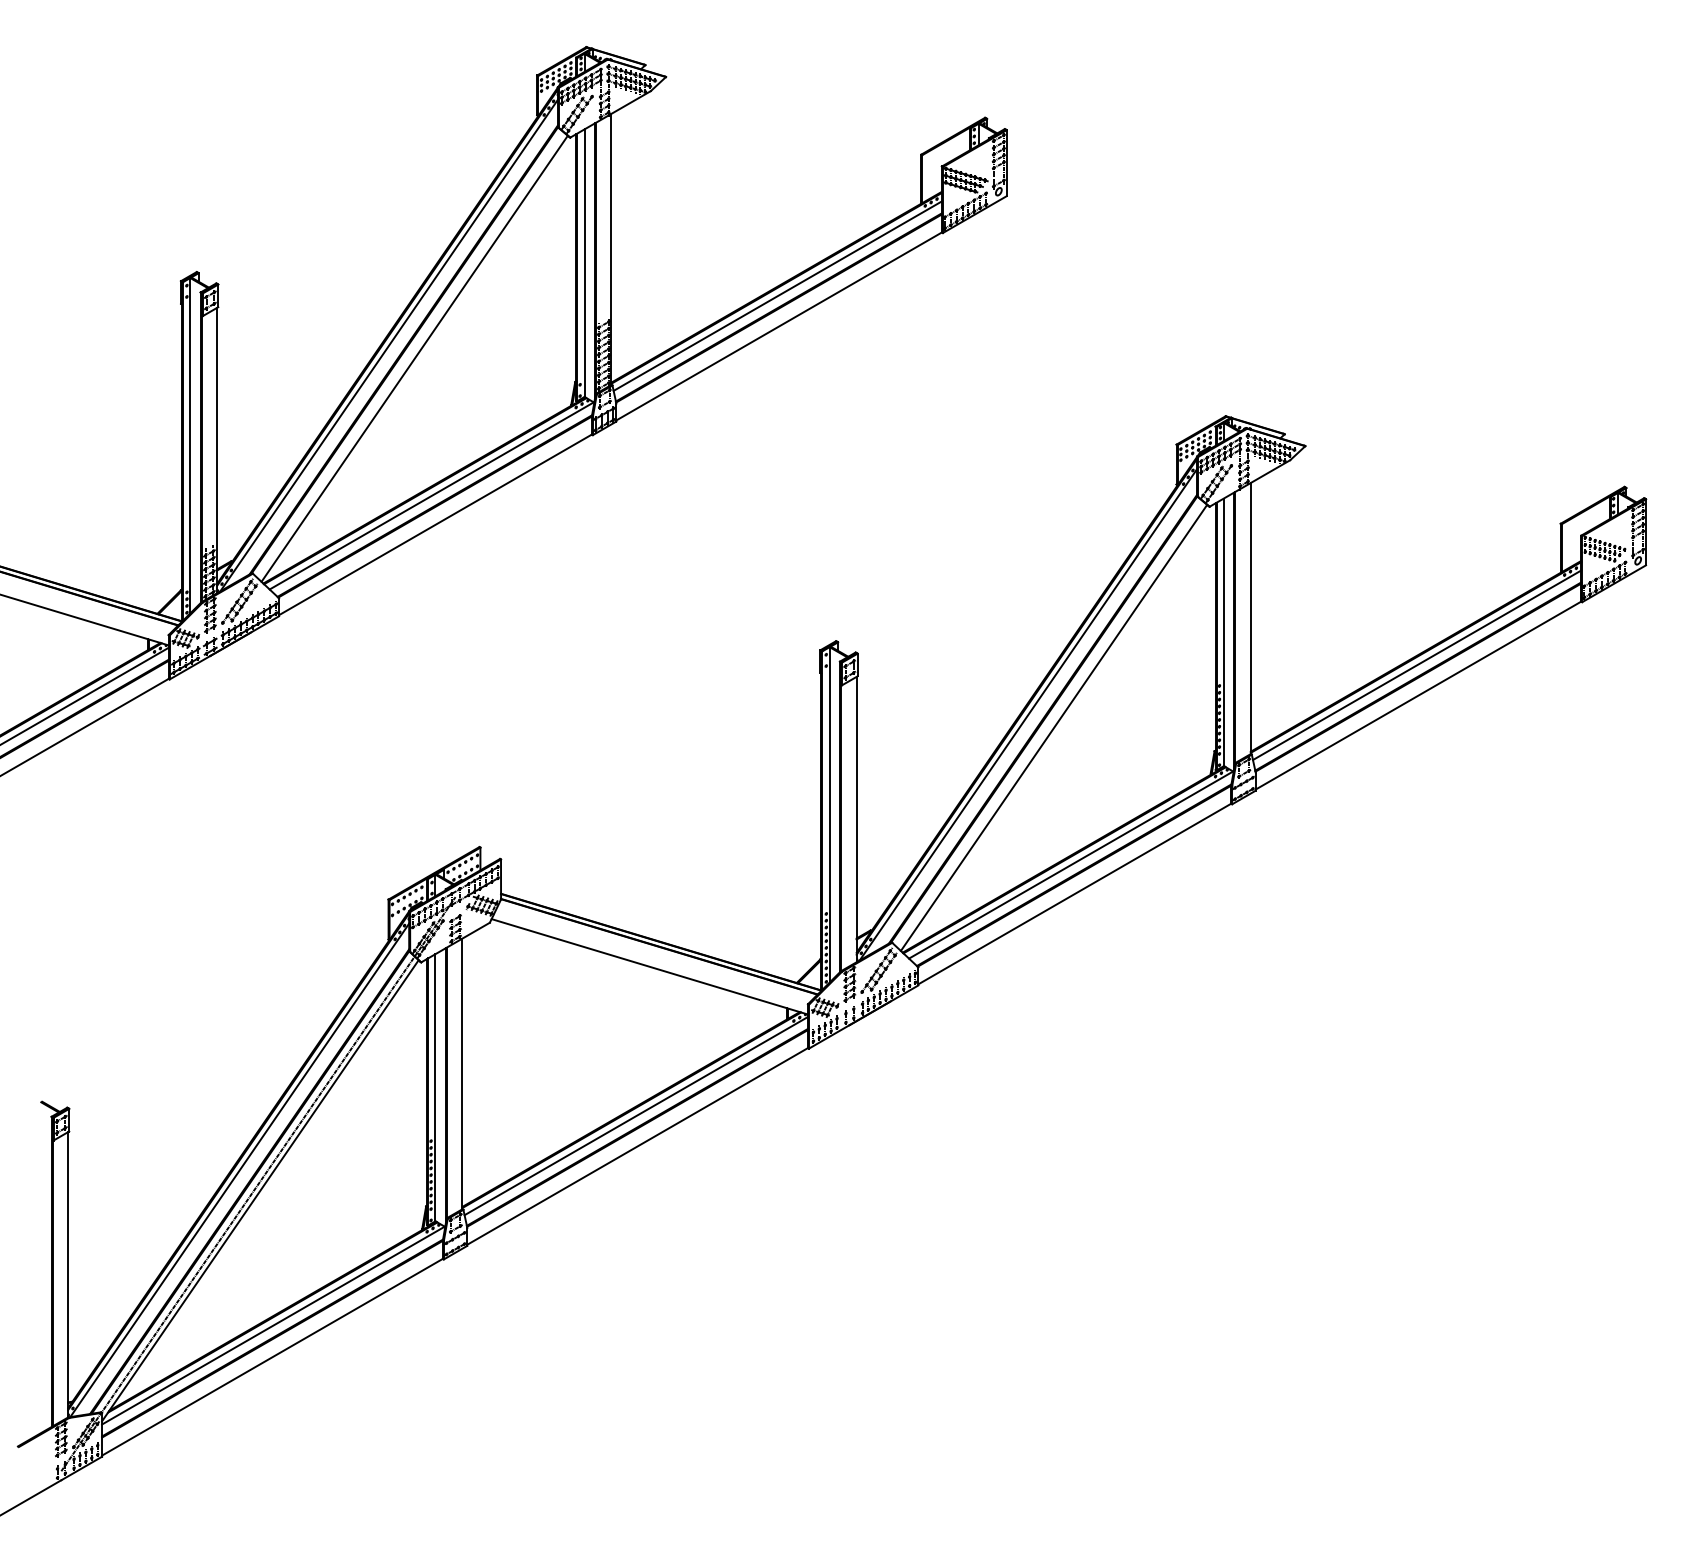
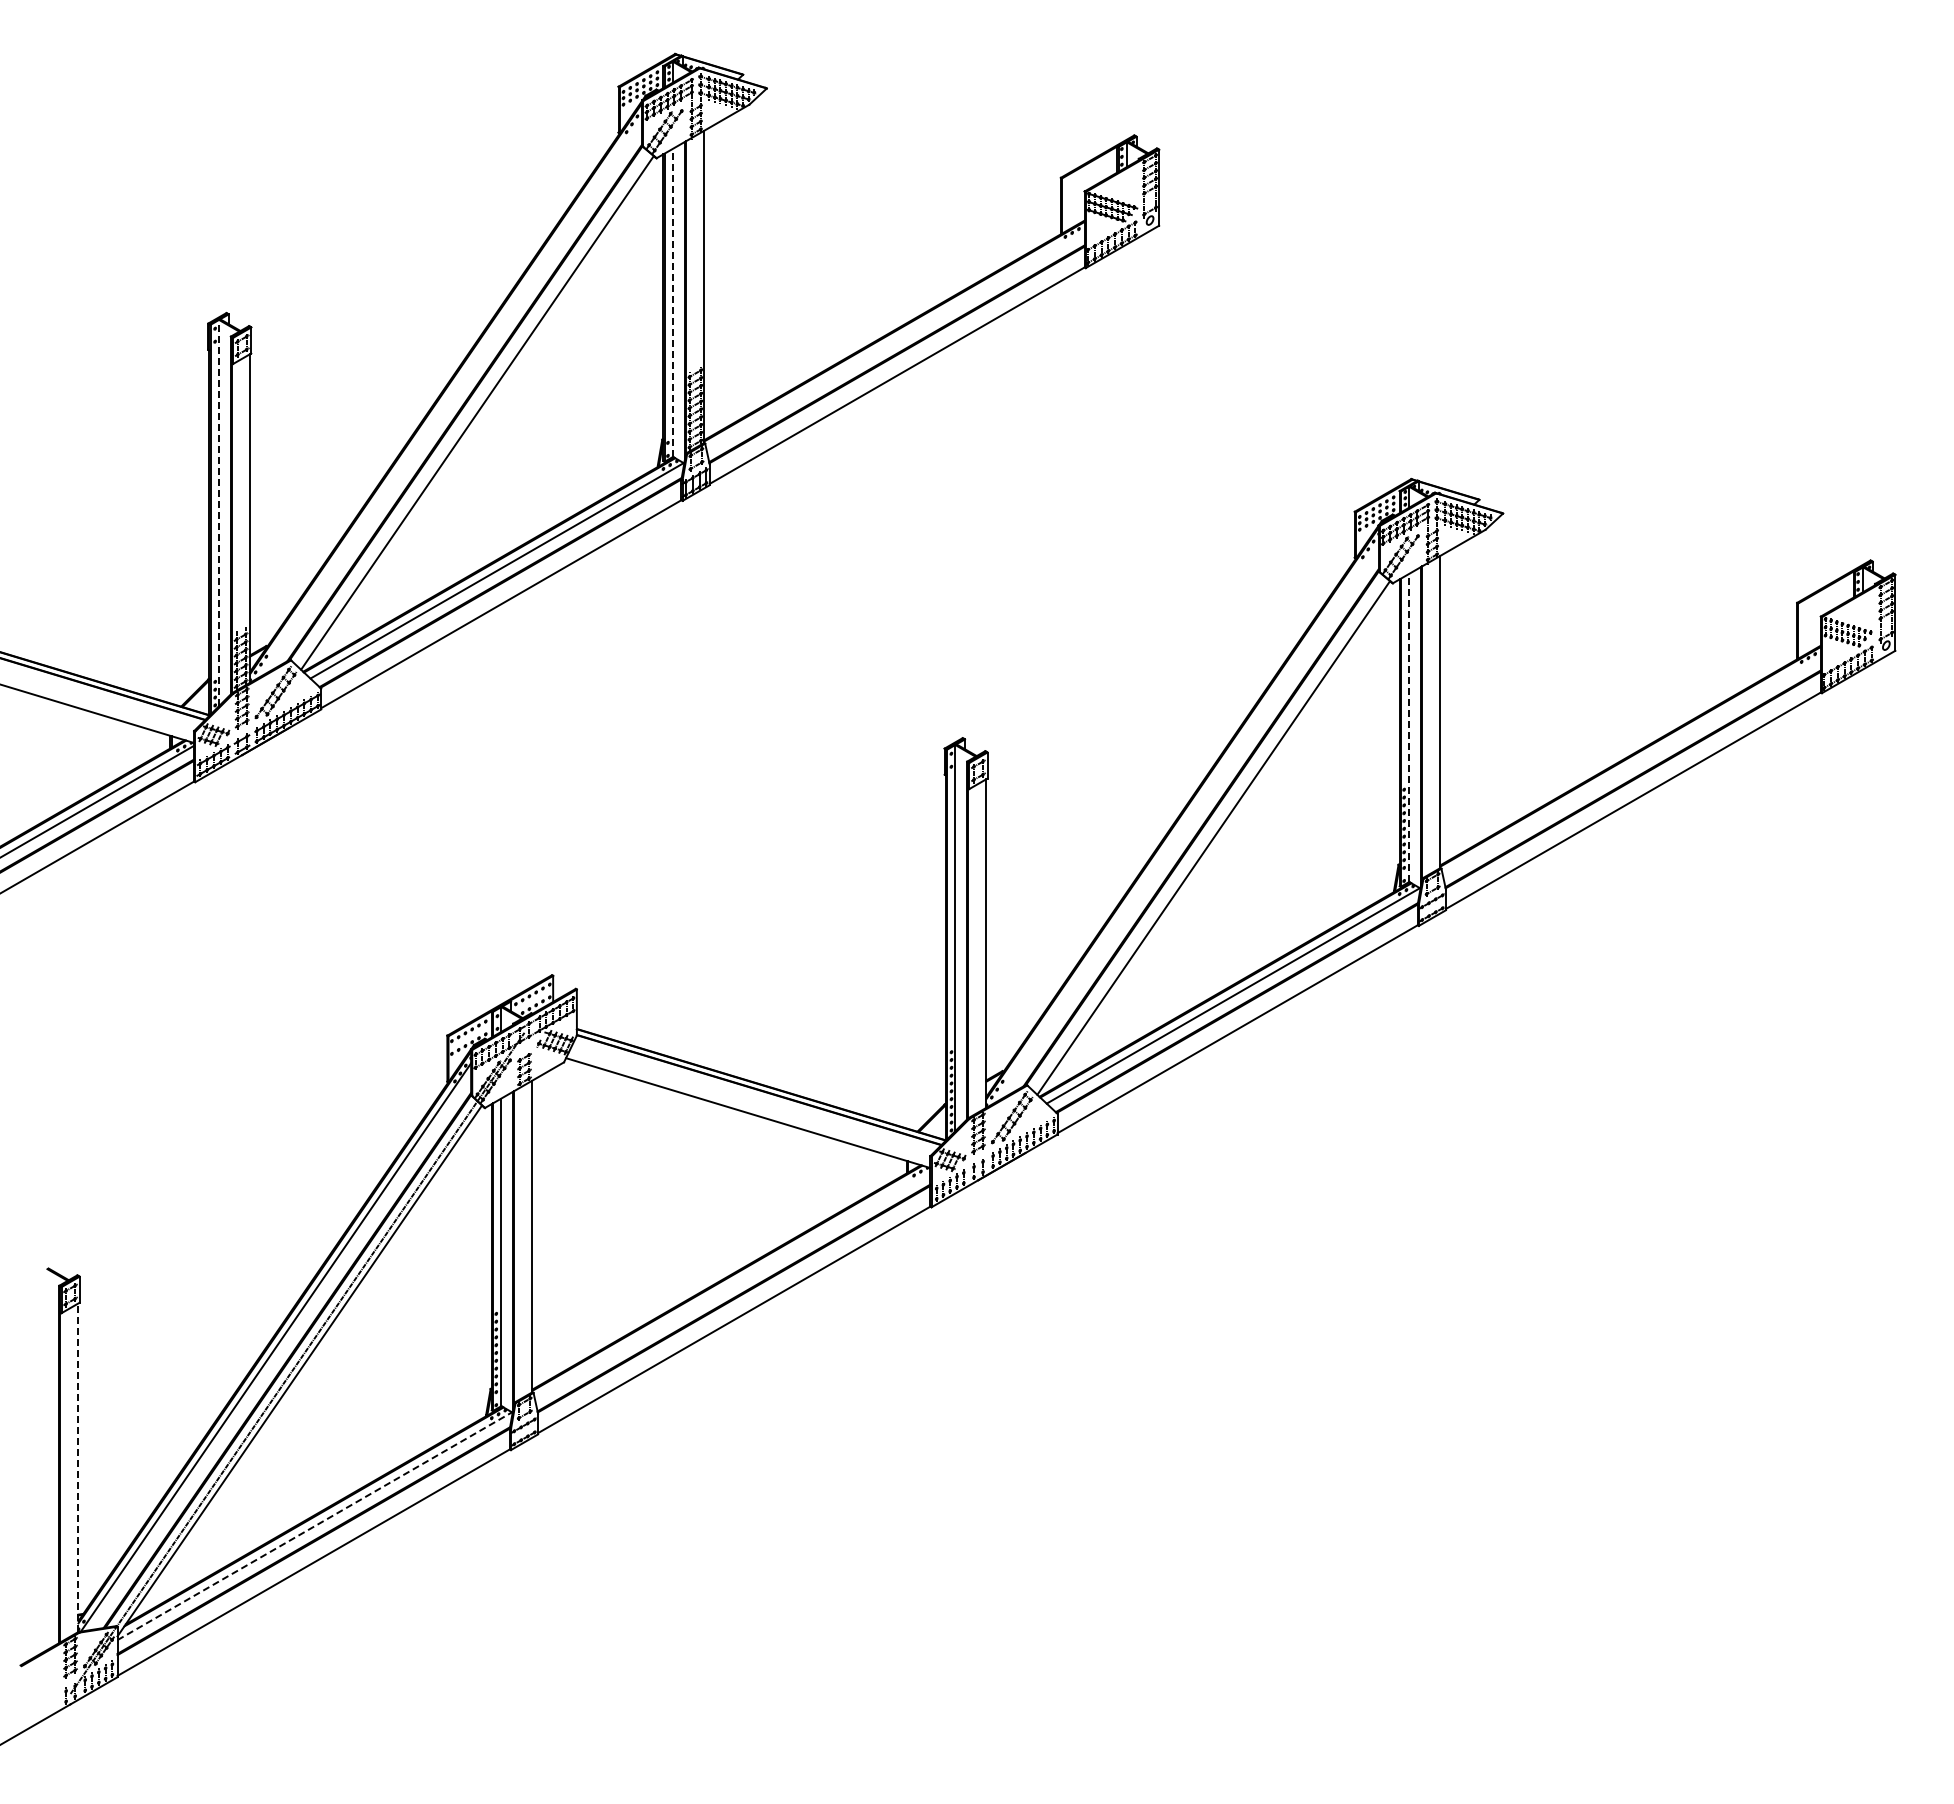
line: (584, 262) -> (673, 302), solid -> dashed
line: (777, 295) -> (895, 340), removed
line: (388, 345) -> (447, 397), removed
line: (190, 445) -> (219, 512), solid -> dashed
line: (1224, 631) -> (1409, 727), solid -> dashed
line: (1416, 664) -> (1631, 765), removed
line: (1027, 714) -> (1183, 822), removed
line: (636, 1115) -> (732, 1284), removed
line: (68, 1274) -> (78, 1467), solid -> dashed
line: (273, 1325) -> (314, 1526), solid -> dashed

